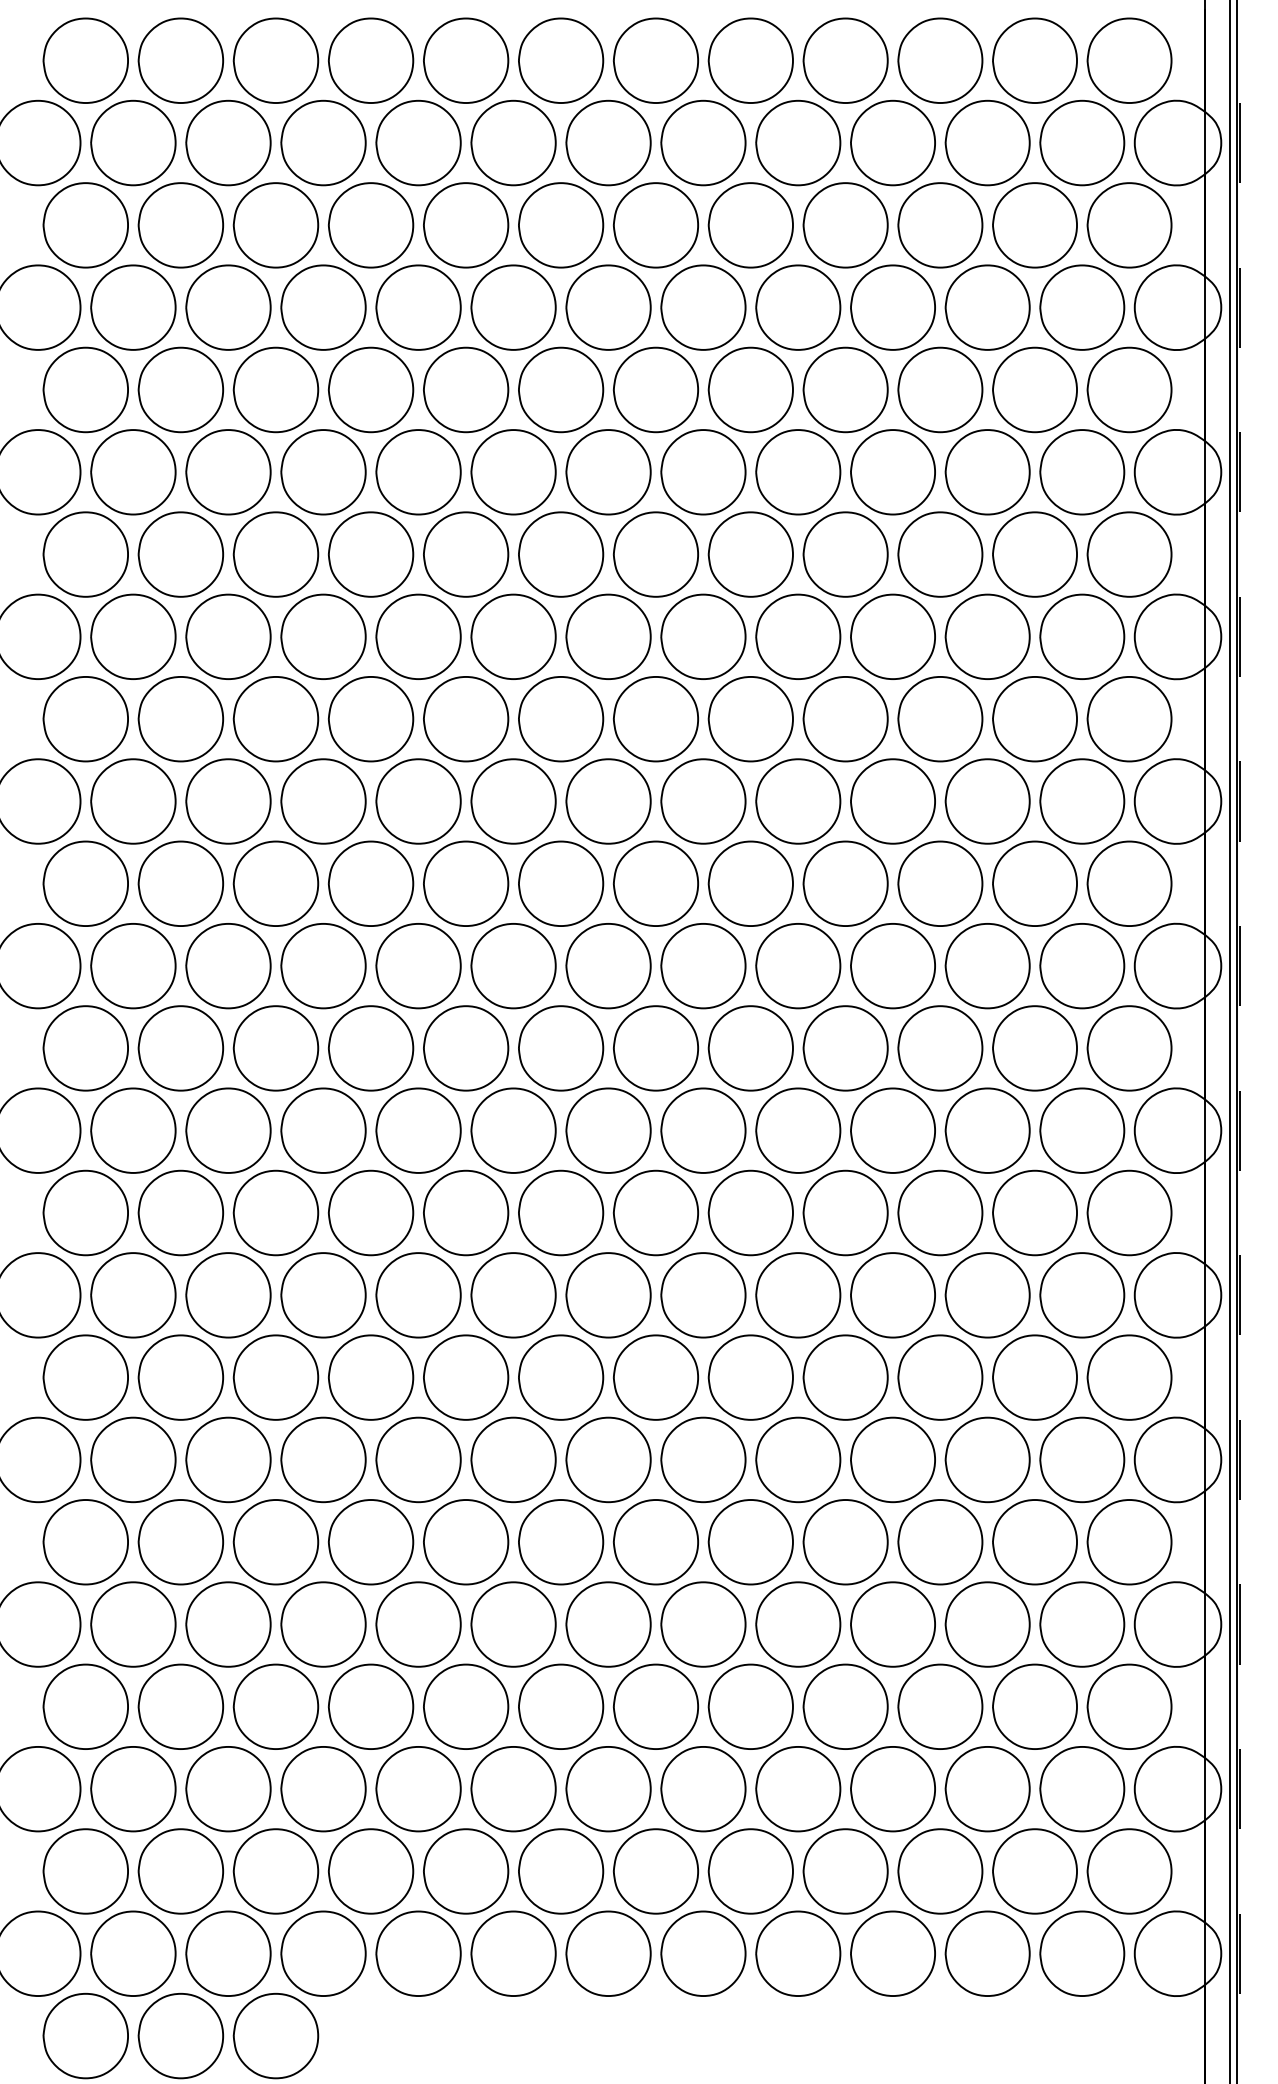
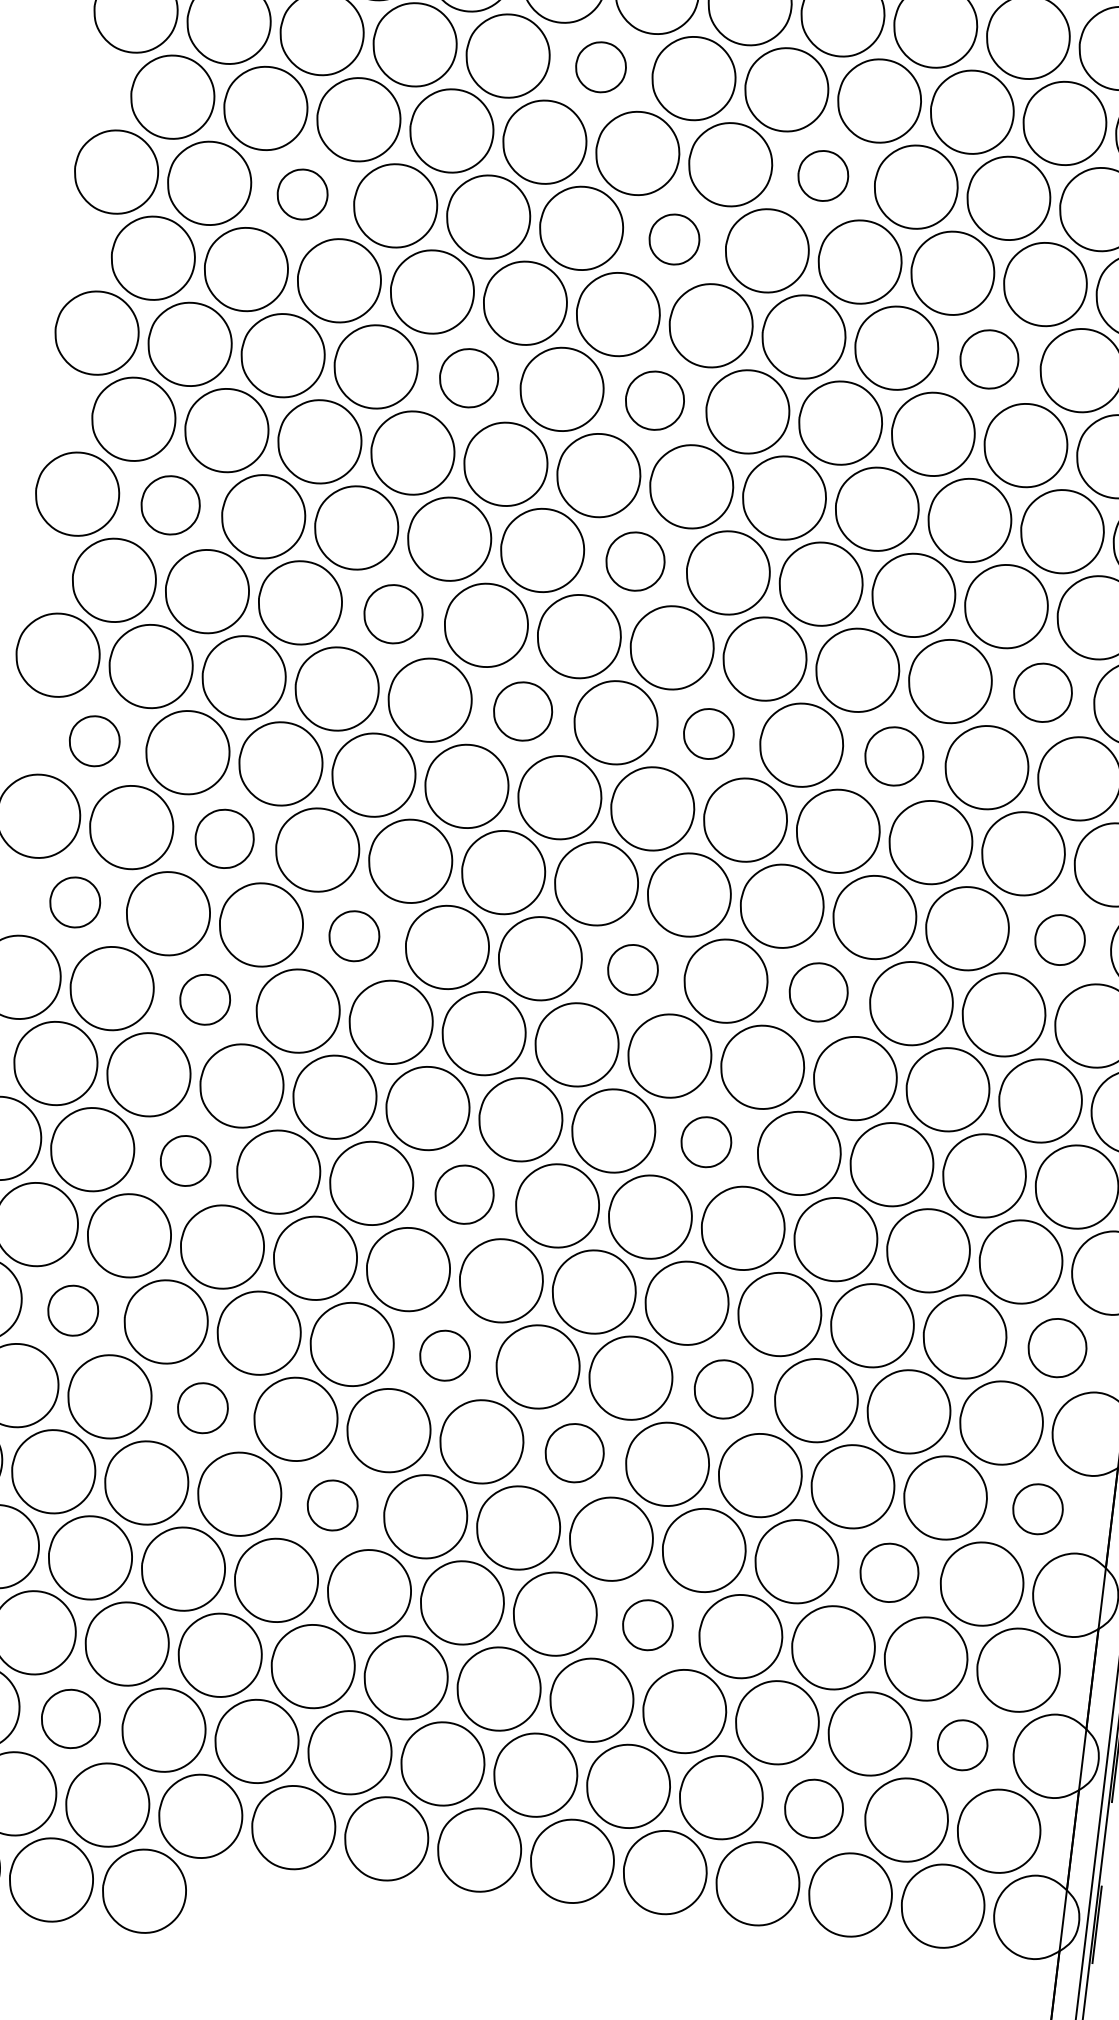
part: (513, 142) -> (601, 66), size x0.6
part: (750, 225) -> (823, 176), size x0.6
part: (228, 307) -> (302, 194), size x0.6
part: (608, 307) -> (674, 239), size x0.6
part: (940, 389) -> (989, 358), size x0.7
part: (418, 472) -> (469, 378), size x0.7
part: (608, 472) -> (654, 400), size x0.7
part: (133, 636) -> (170, 505), size x0.7
part: (608, 636) -> (635, 561), size x0.7
part: (371, 719) -> (393, 614), size x0.7
part: (1034, 719) -> (1042, 692), size x0.7
part: (513, 801) -> (523, 711), size x0.7
part: (703, 801) -> (708, 734), size x0.6
part: (892, 801) -> (893, 756), size x0.7
part: (85, 883) -> (94, 741), size x0.6
part: (228, 966) -> (224, 839), size x0.7
part: (1082, 966) -> (1060, 940), size x0.6
part: (85, 1048) -> (75, 902), size x0.6
part: (370, 1048) -> (353, 936), size x0.6
part: (655, 1048) -> (632, 969), size x0.6
part: (845, 1048) -> (818, 992), size x0.7
part: (228, 1130) -> (205, 999), size x0.6
part: (750, 1212) -> (706, 1141), size x0.6
part: (228, 1295) -> (185, 1161), size x0.6
part: (513, 1295) -> (464, 1194), size x0.7
part: (1129, 1377) -> (1057, 1347), size x0.7
part: (133, 1459) -> (73, 1310), size x0.6
part: (513, 1459) -> (445, 1355), size x0.6
part: (798, 1459) -> (723, 1389), size x0.7
part: (275, 1542) -> (202, 1408), size x0.6
part: (655, 1542) -> (574, 1453), size x0.7
part: (1129, 1542) -> (1037, 1509), size x0.6
part: (418, 1624) -> (332, 1505), size x0.6
part: (987, 1624) -> (889, 1572), size x0.7
part: (750, 1706) -> (647, 1625), size x0.6
part: (1082, 1789) -> (962, 1745), size x0.6
part: (180, 1871) -> (70, 1718), size x0.7
part: (940, 1871) -> (814, 1808), size x0.7

